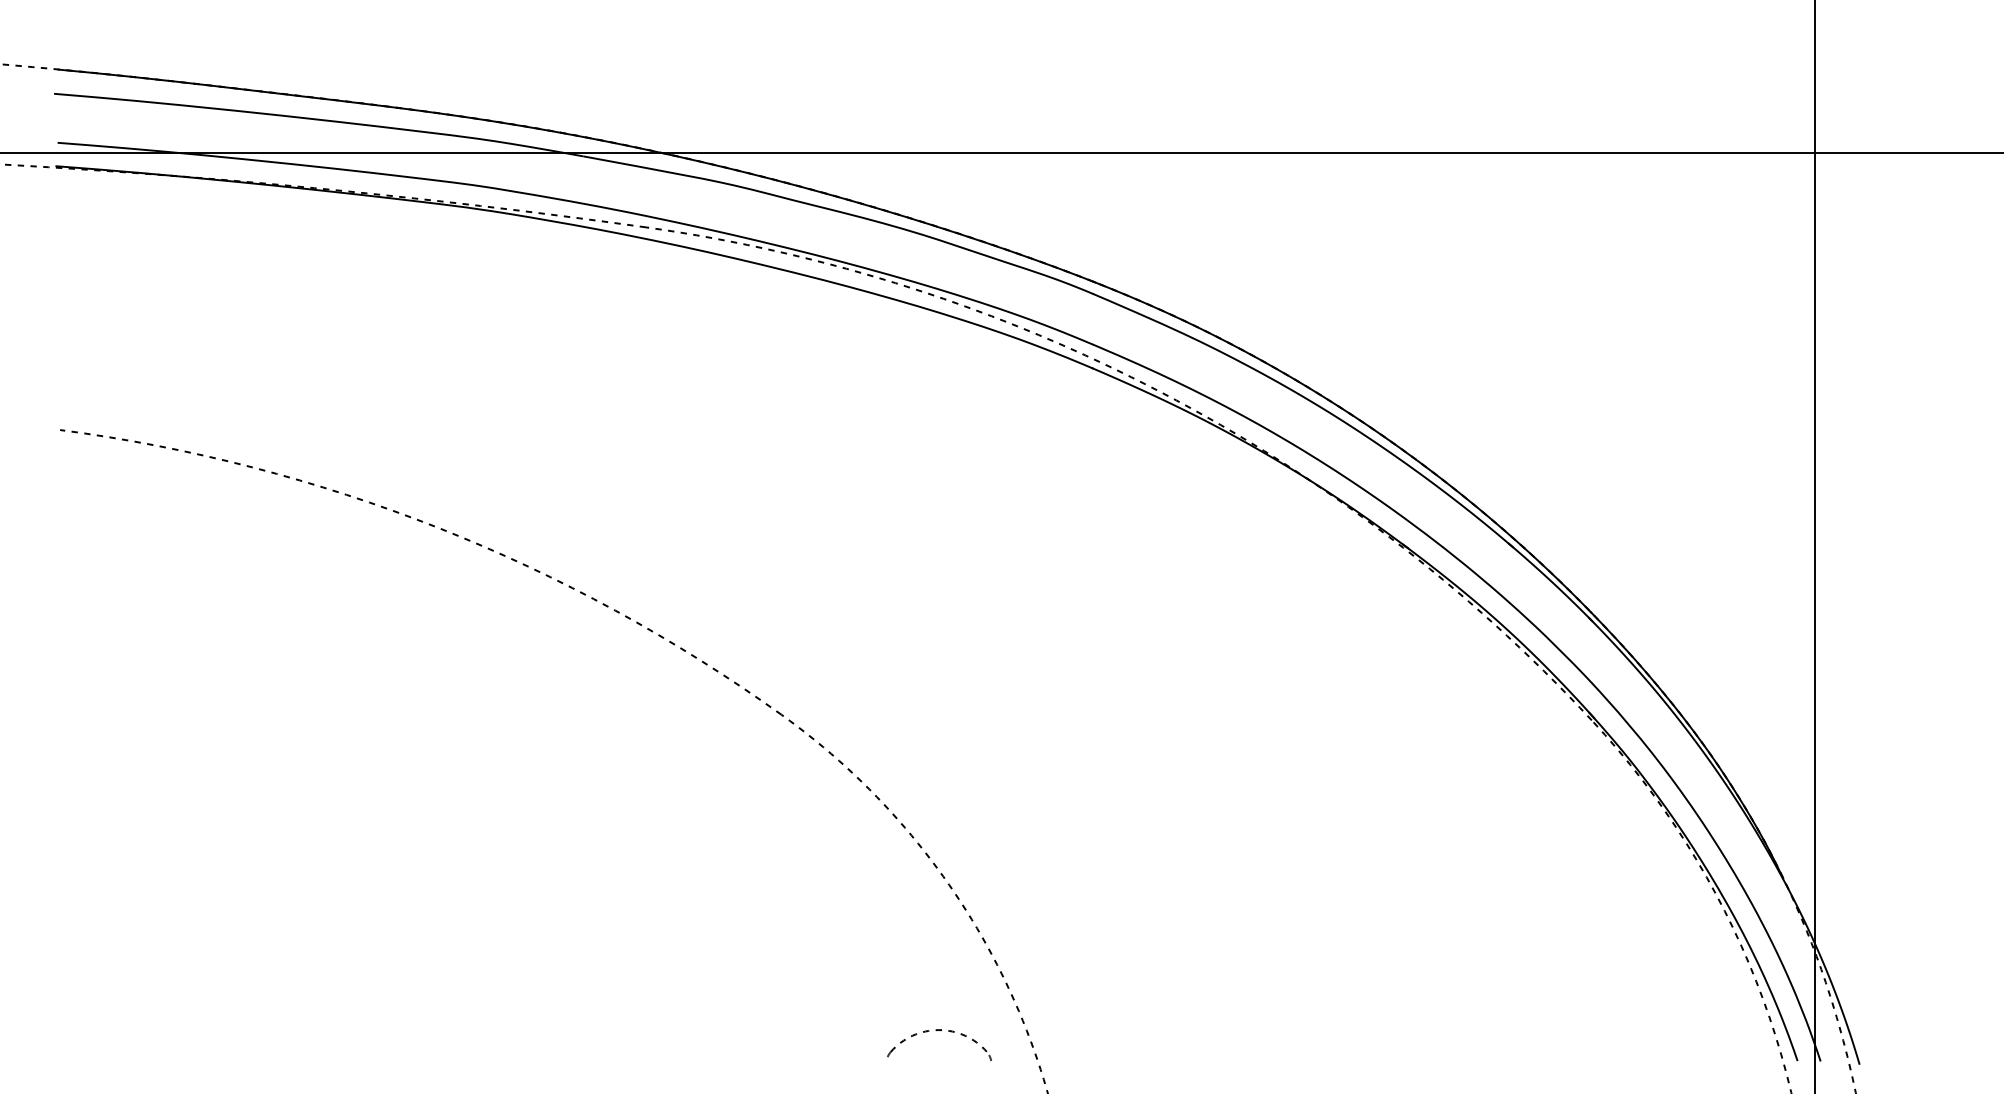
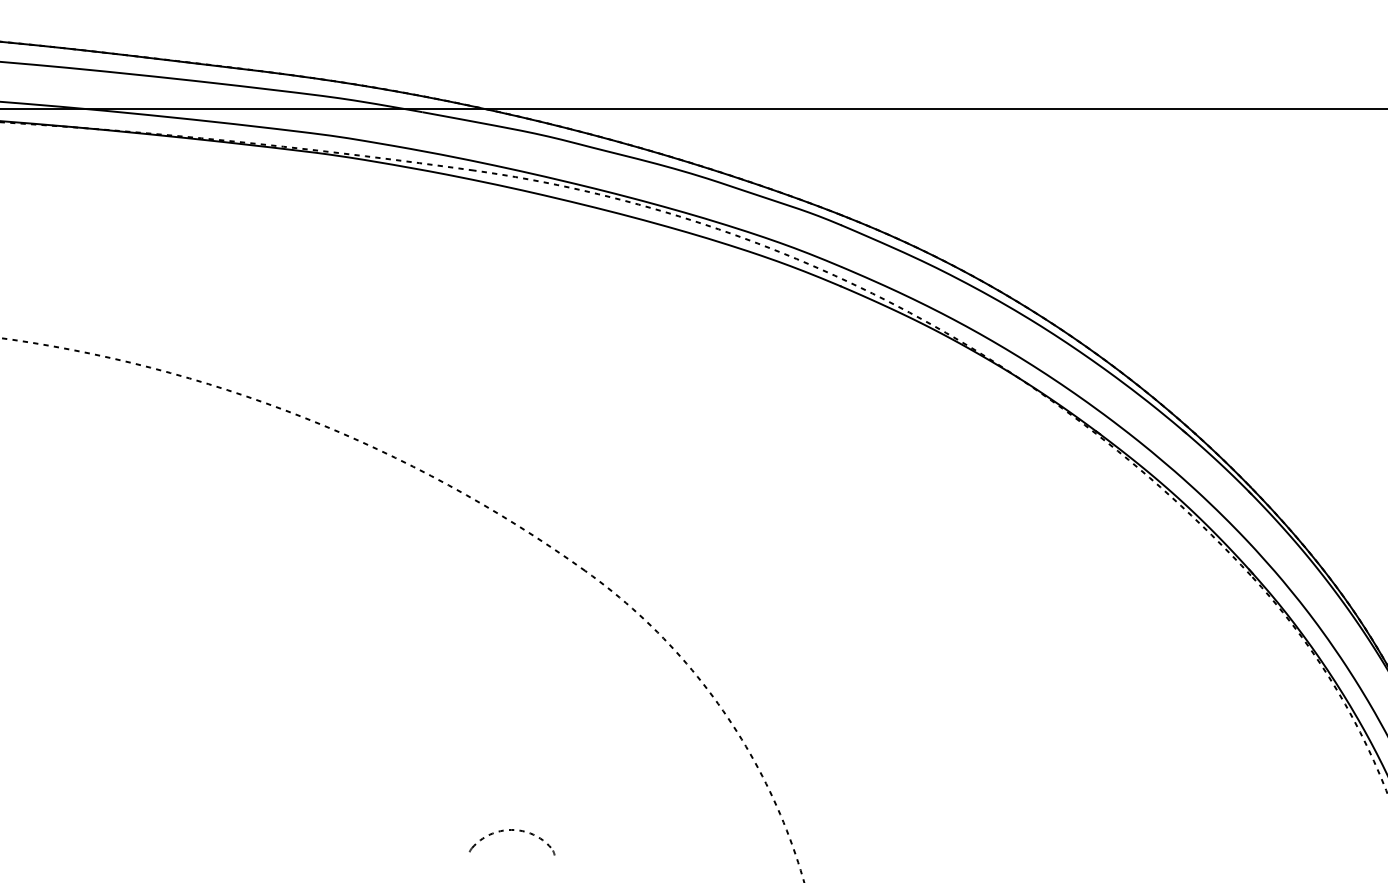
part: (941, 1031) -> (513, 831), moved

